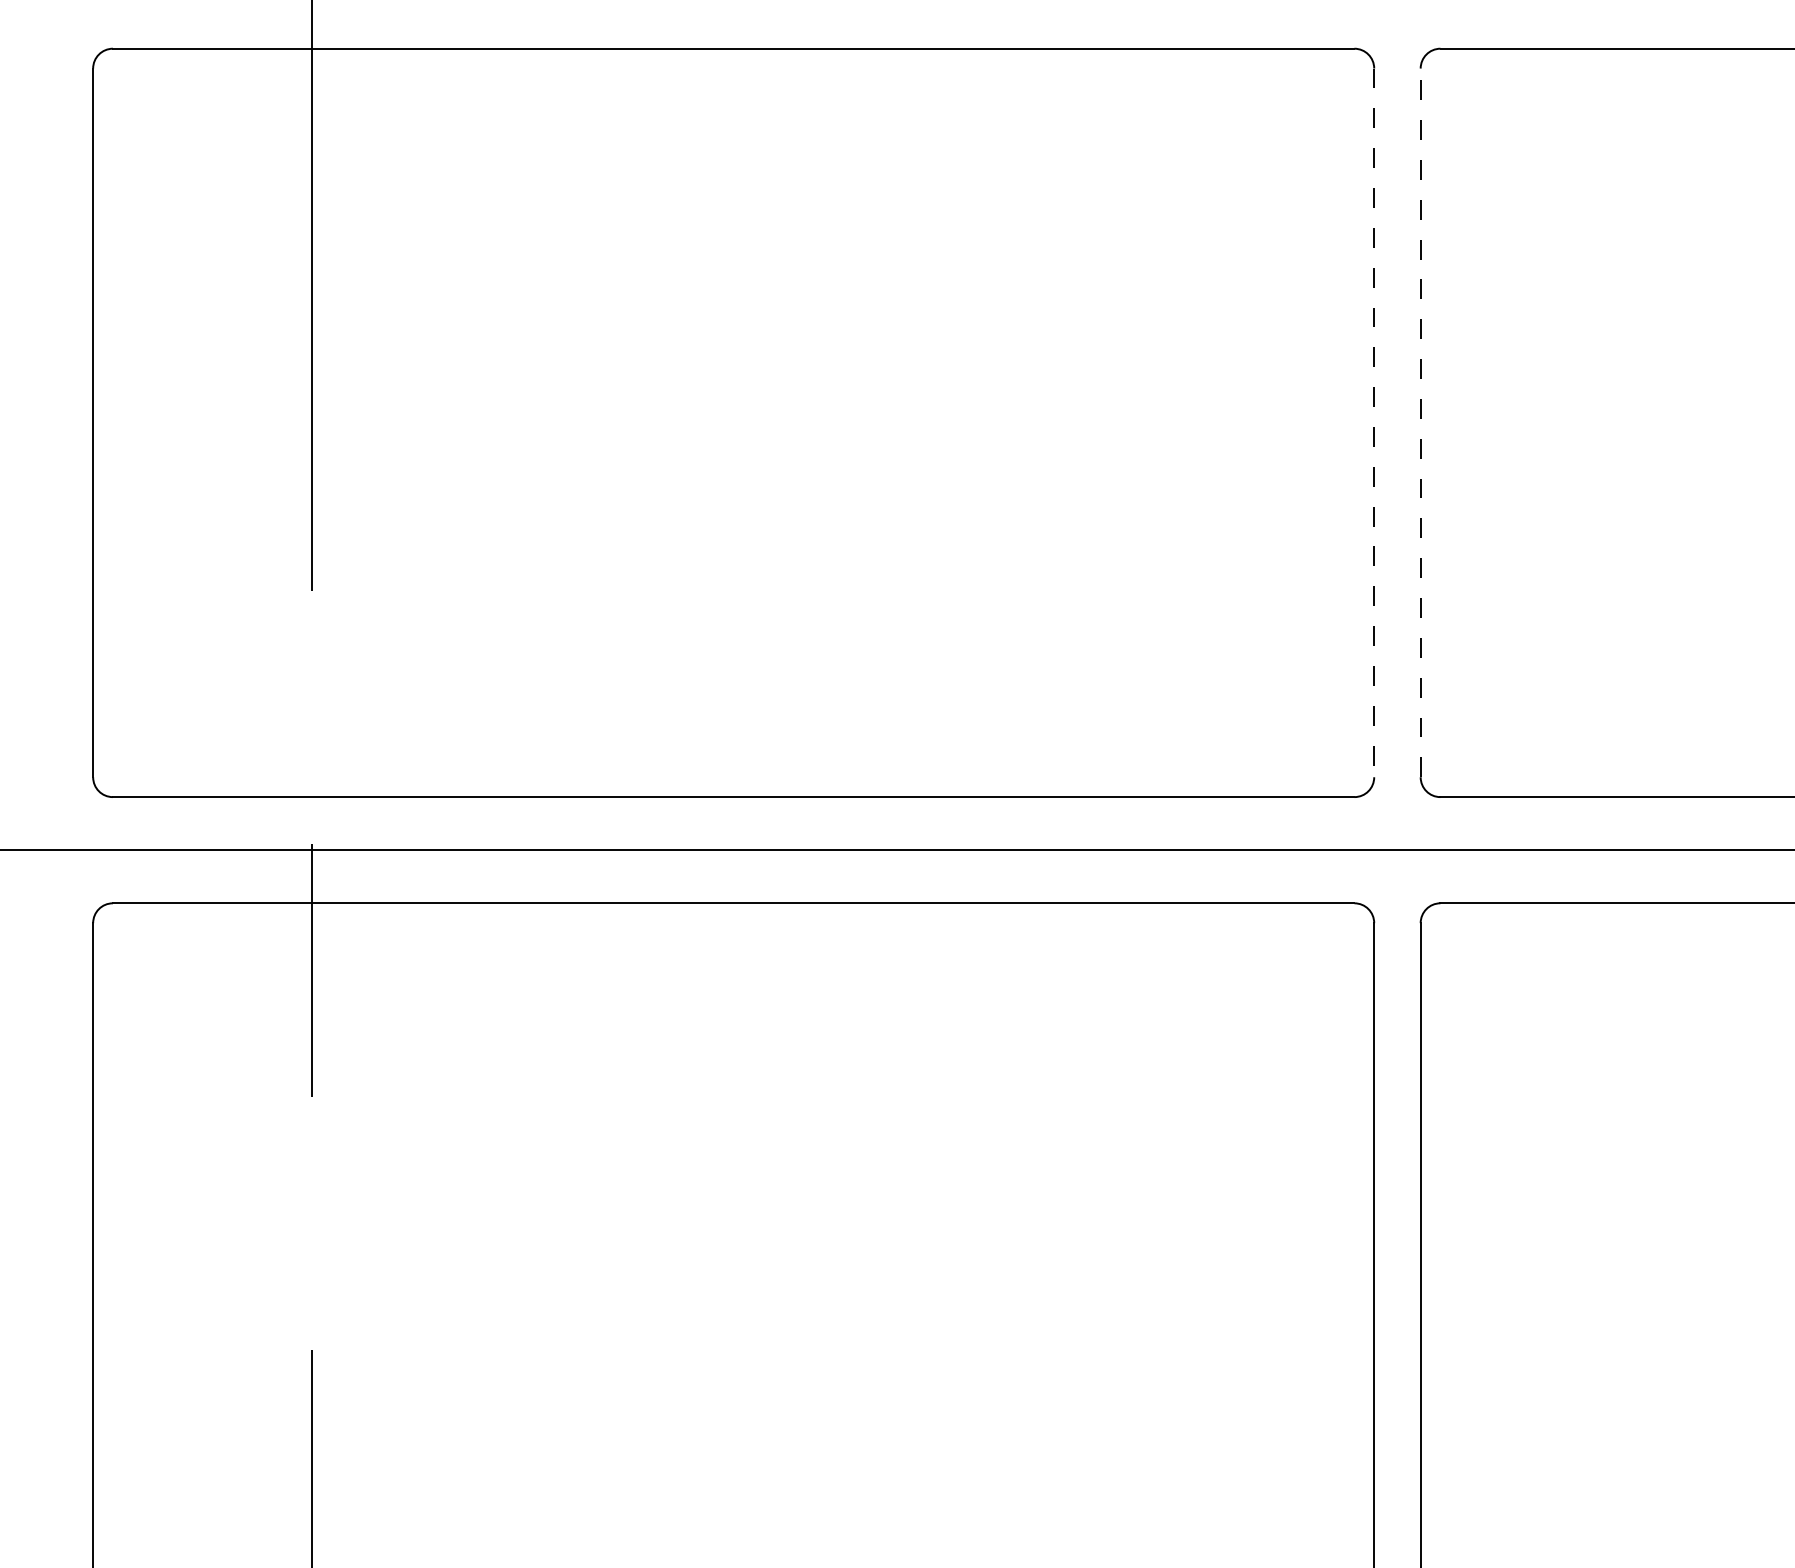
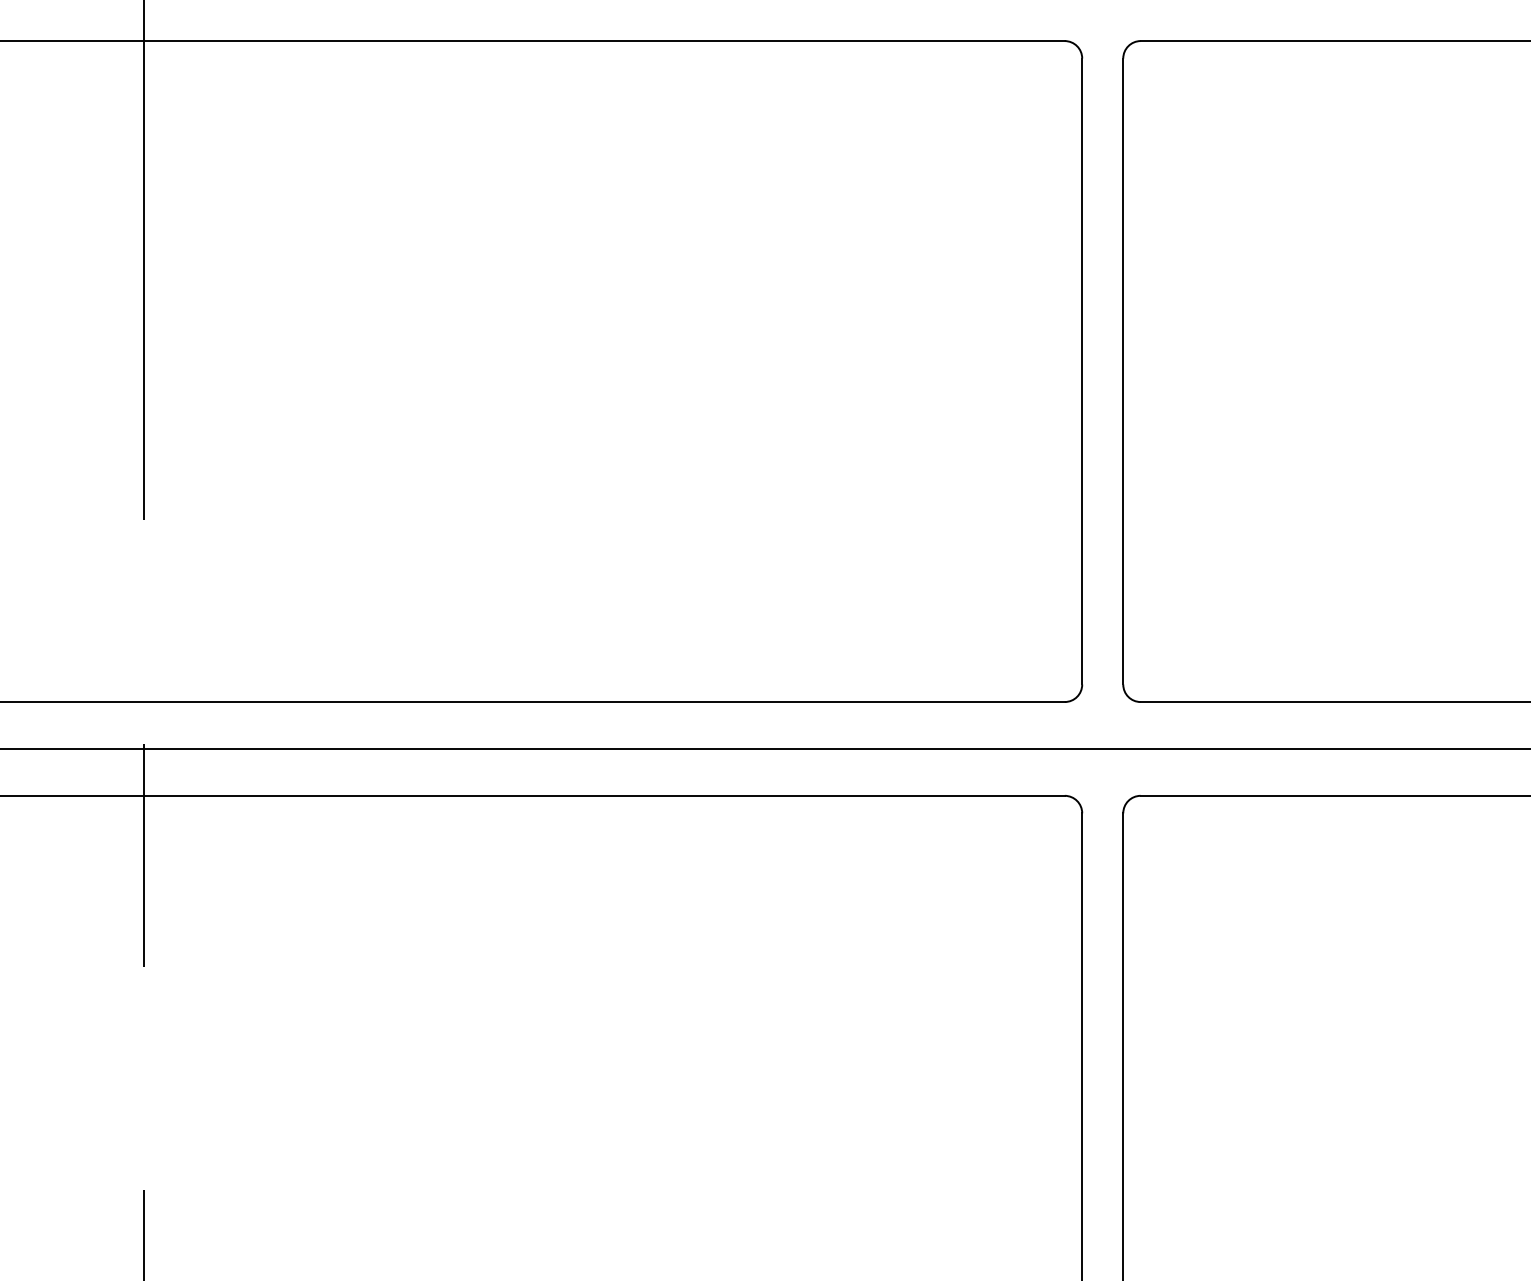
line: (1420, 422) -> (1123, 371), dashed -> solid
line: (1374, 423) -> (1082, 372), dashed -> solid

